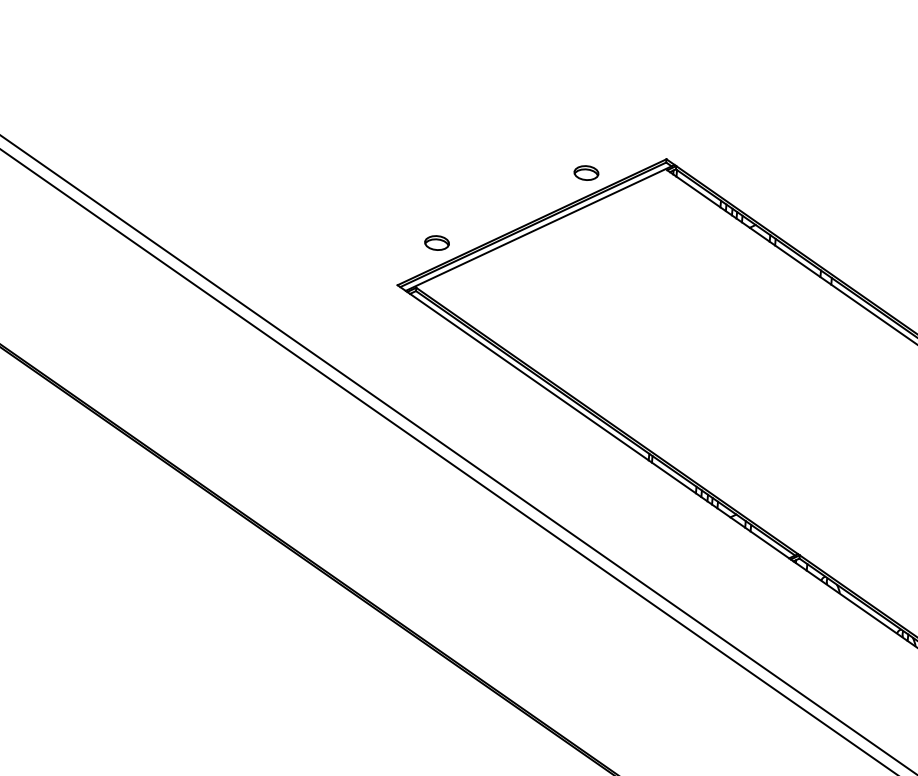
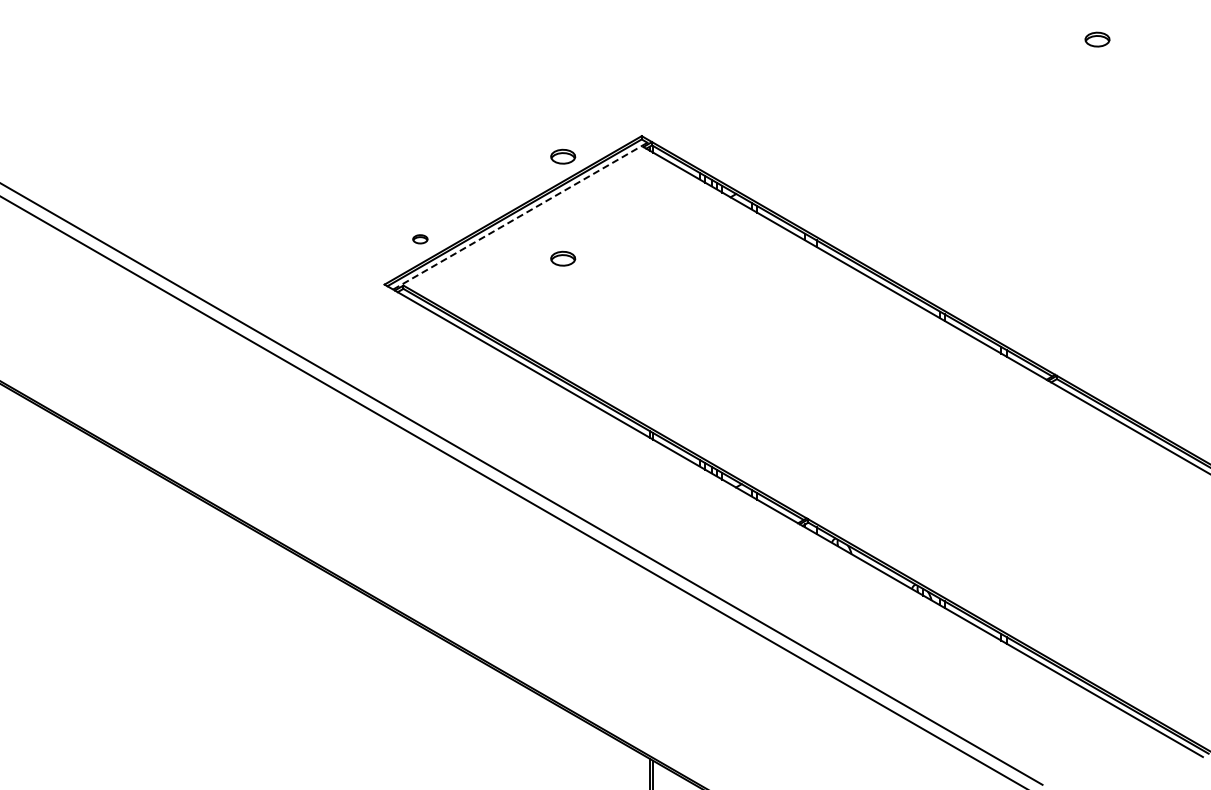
line: (540, 228) -> (522, 215), solid -> dashed
part: (437, 243) -> (420, 239), size x0.6
part: (578, 274) -> (563, 258), added

